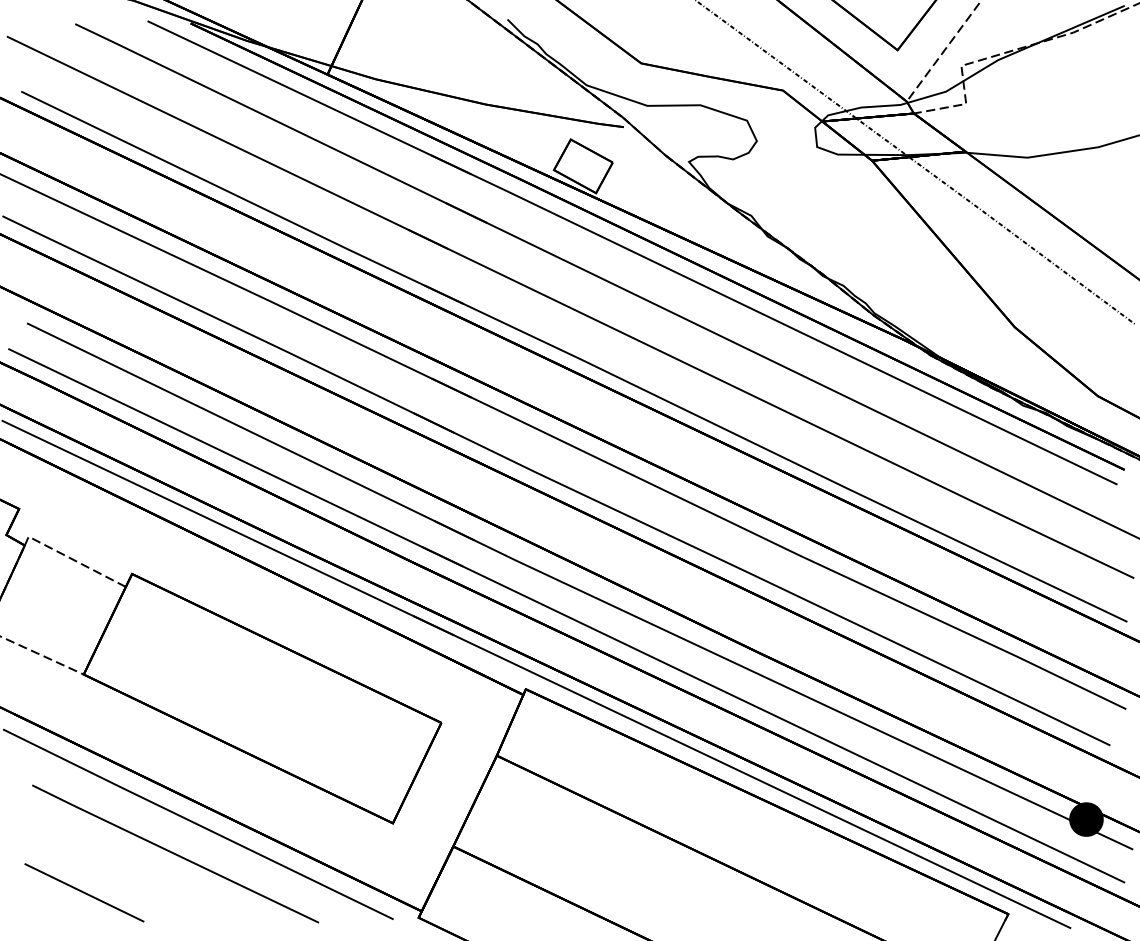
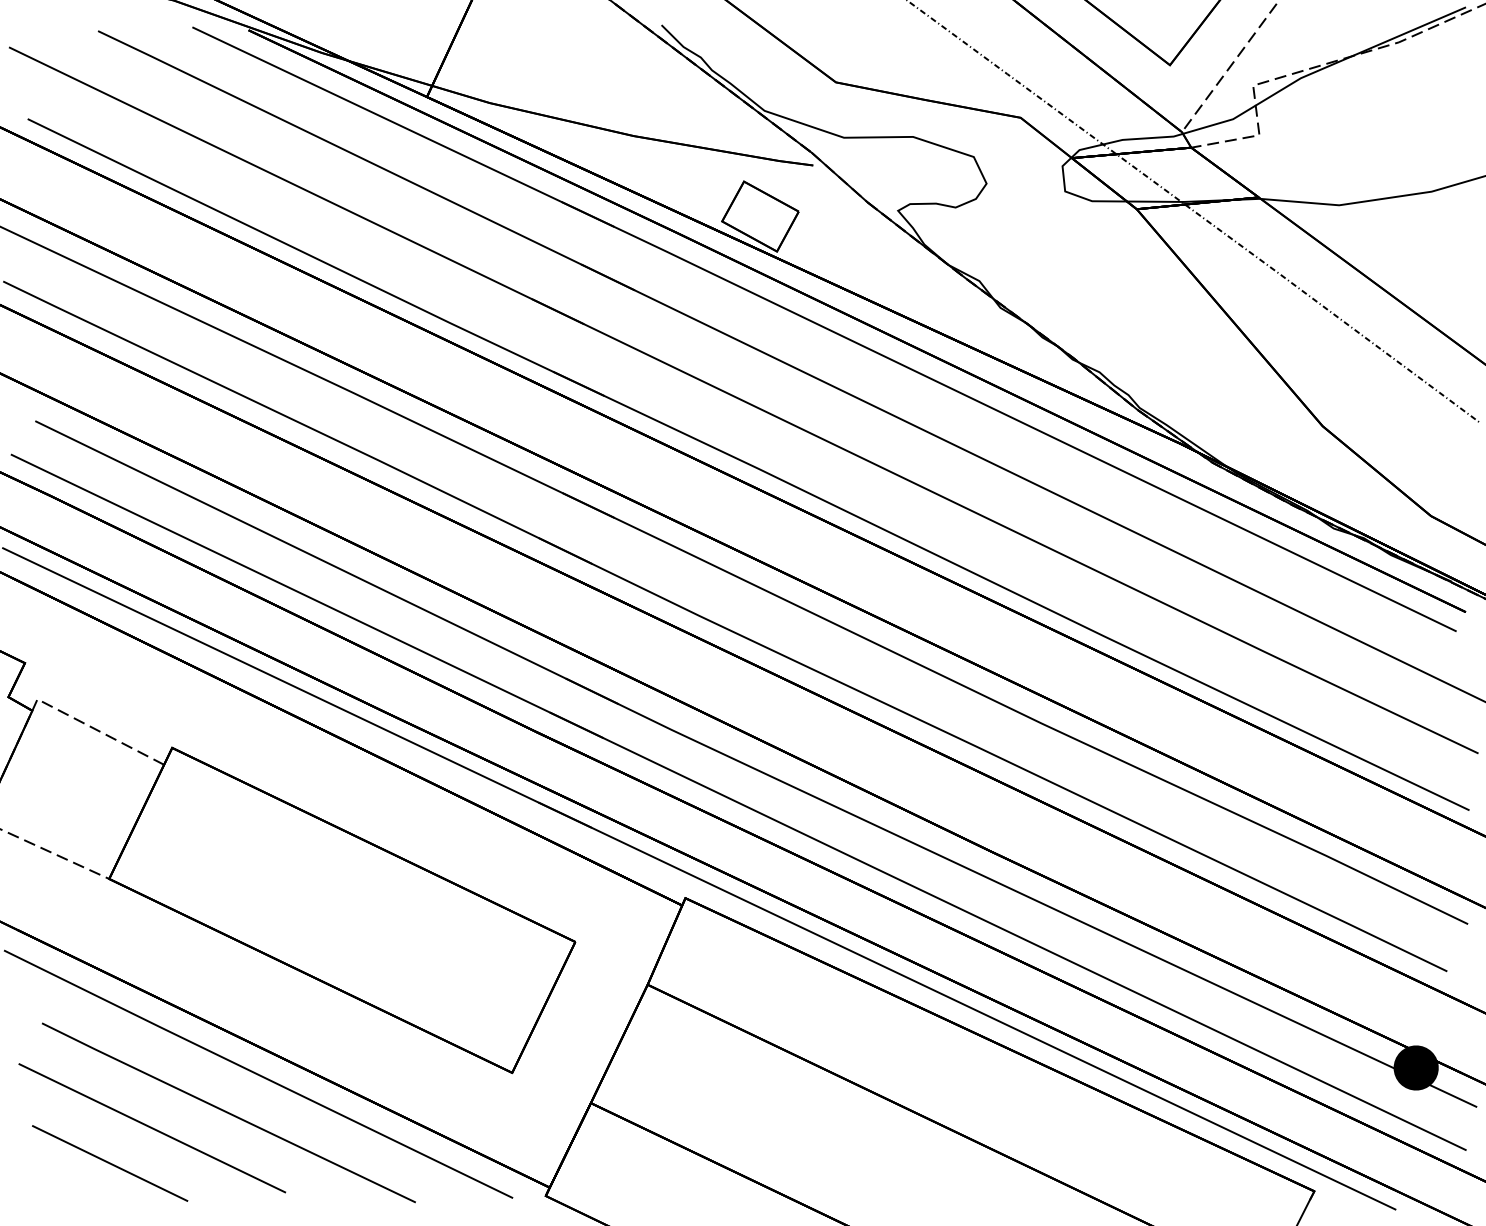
line: (116, 865) -> (152, 1128), added

